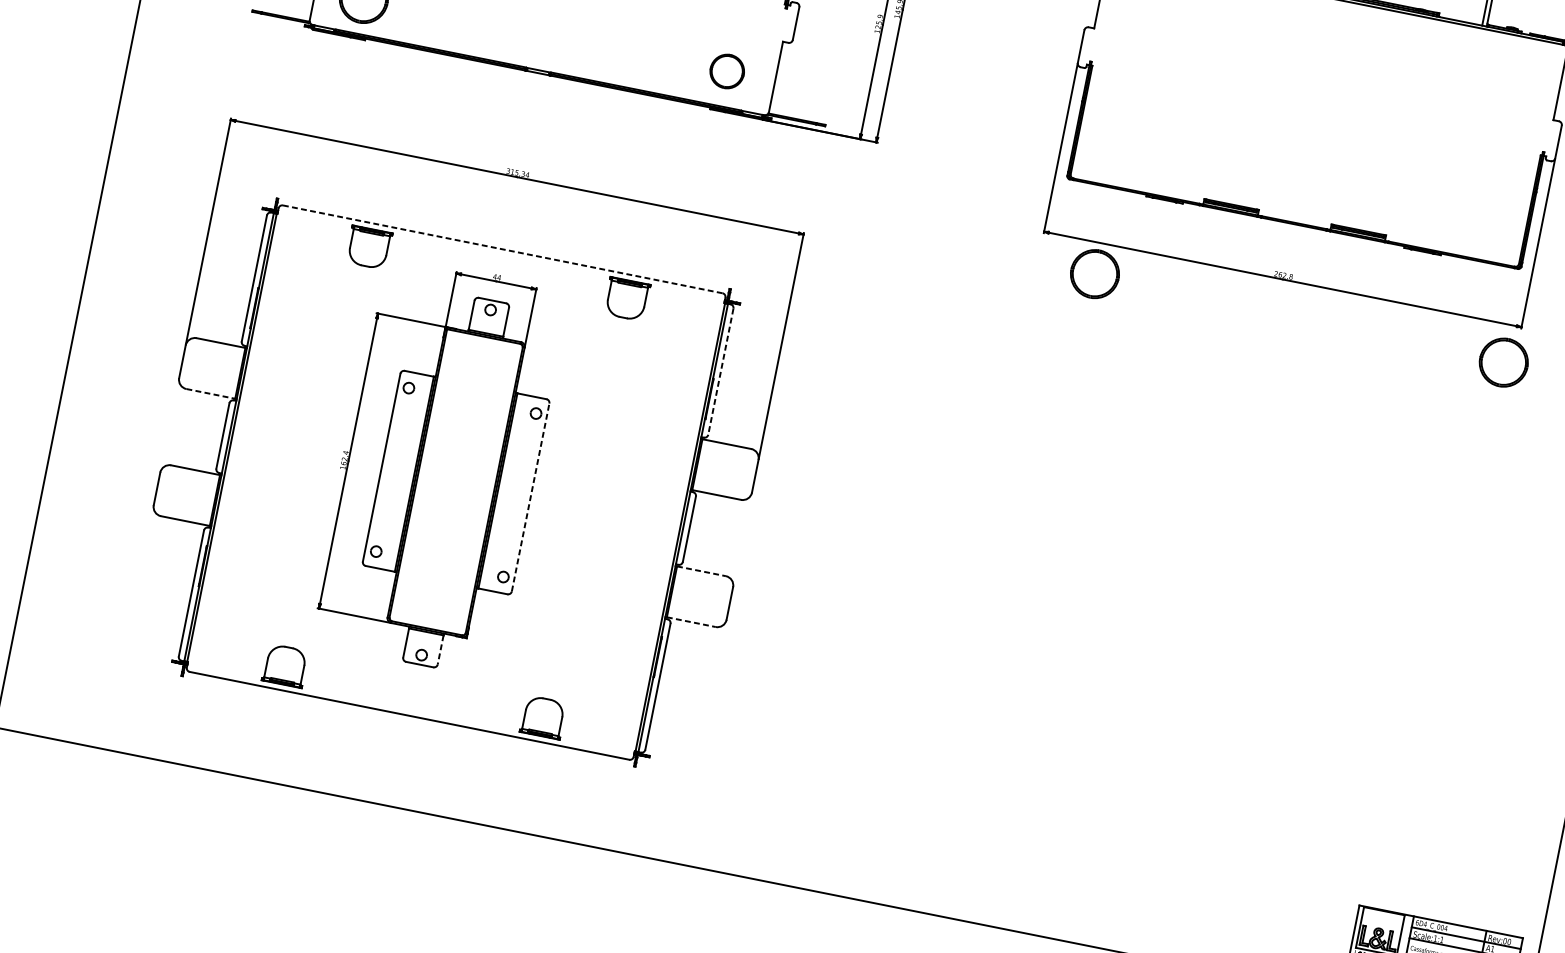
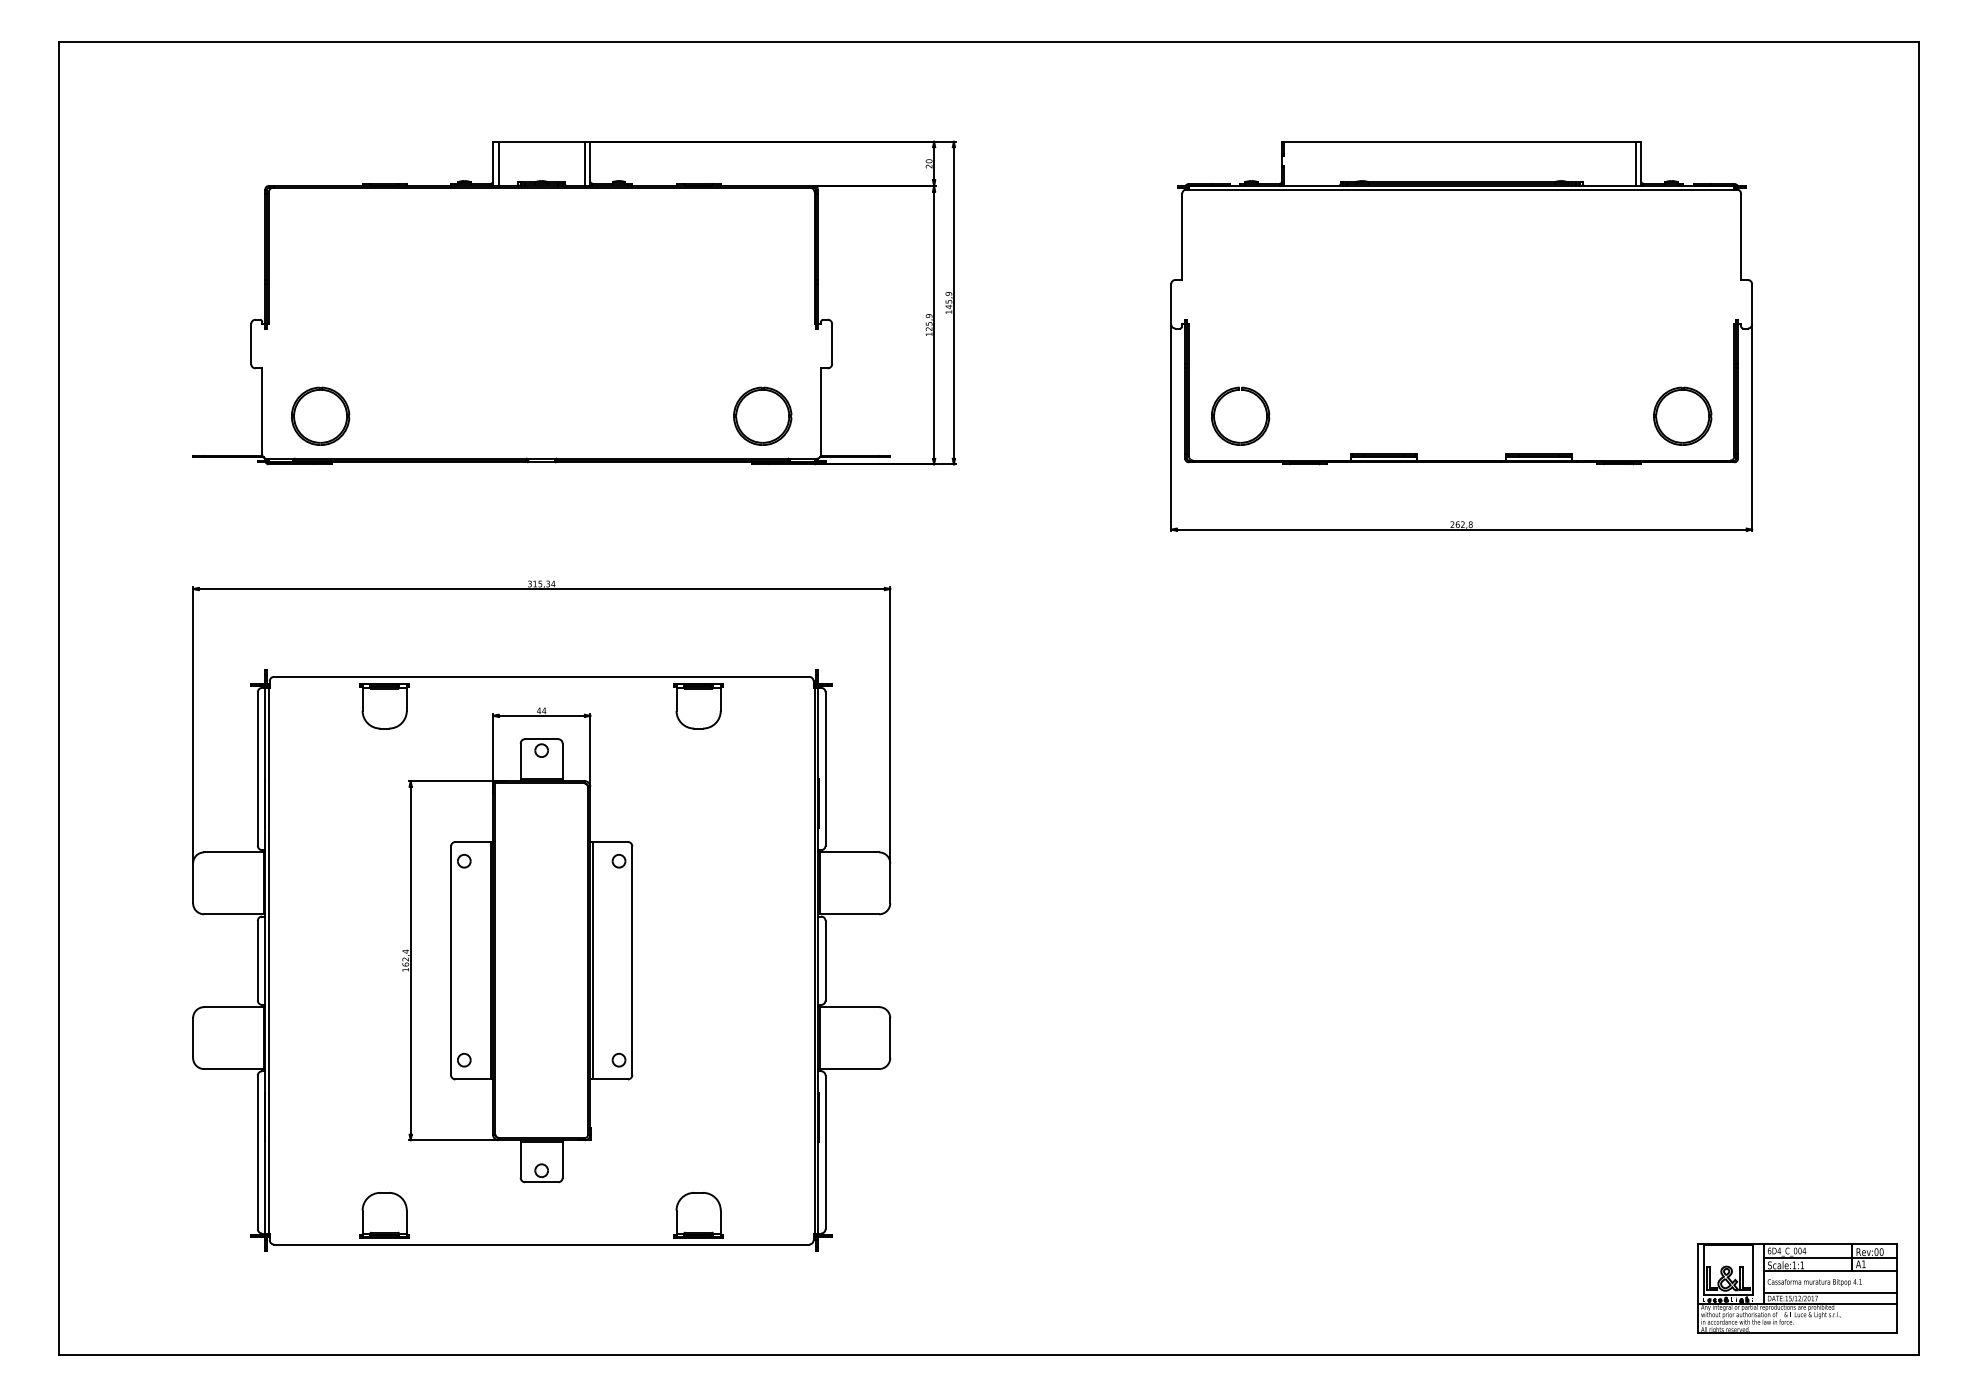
part: (727, 70) -> (762, 415), size x1.43
line: (502, 249) -> (541, 676), dashed -> solid
part: (1086, 254) -> (1226, 395), moved
part: (1503, 361) -> (1682, 415), moved
line: (720, 372) -> (825, 769), dashed -> solid
line: (210, 394) -> (233, 914), dashed -> solid
line: (530, 497) -> (632, 960), dashed -> solid
line: (701, 571) -> (849, 1007), dashed -> solid
line: (691, 622) -> (849, 1069), dashed -> solid
line: (440, 650) -> (562, 1160), dashed -> solid

